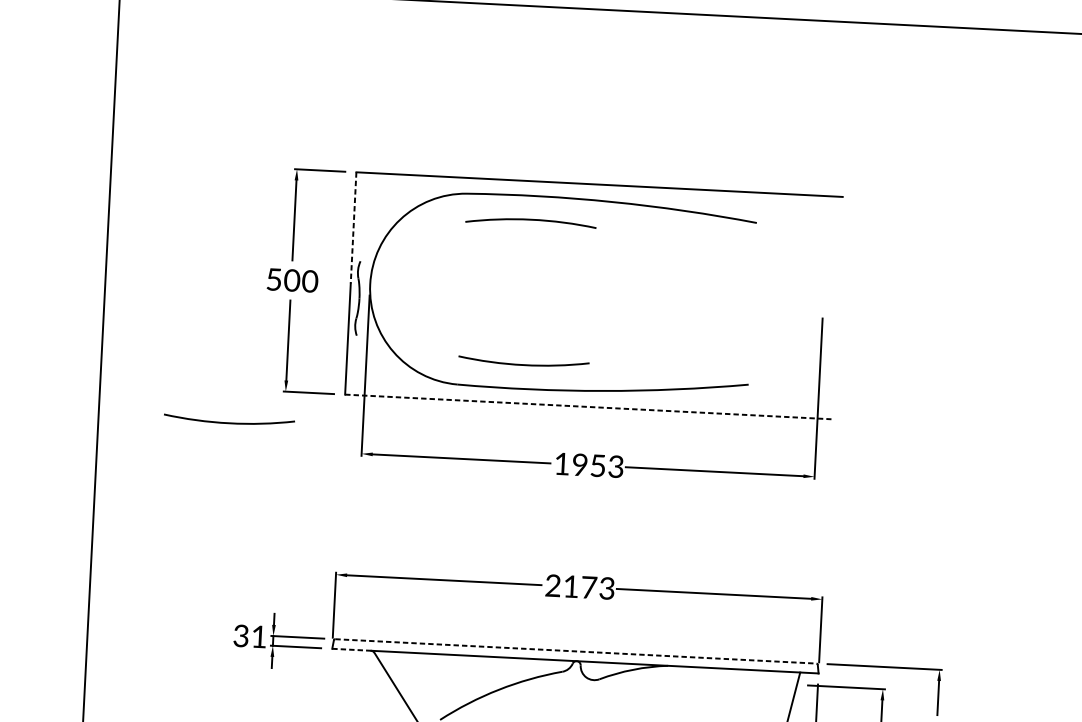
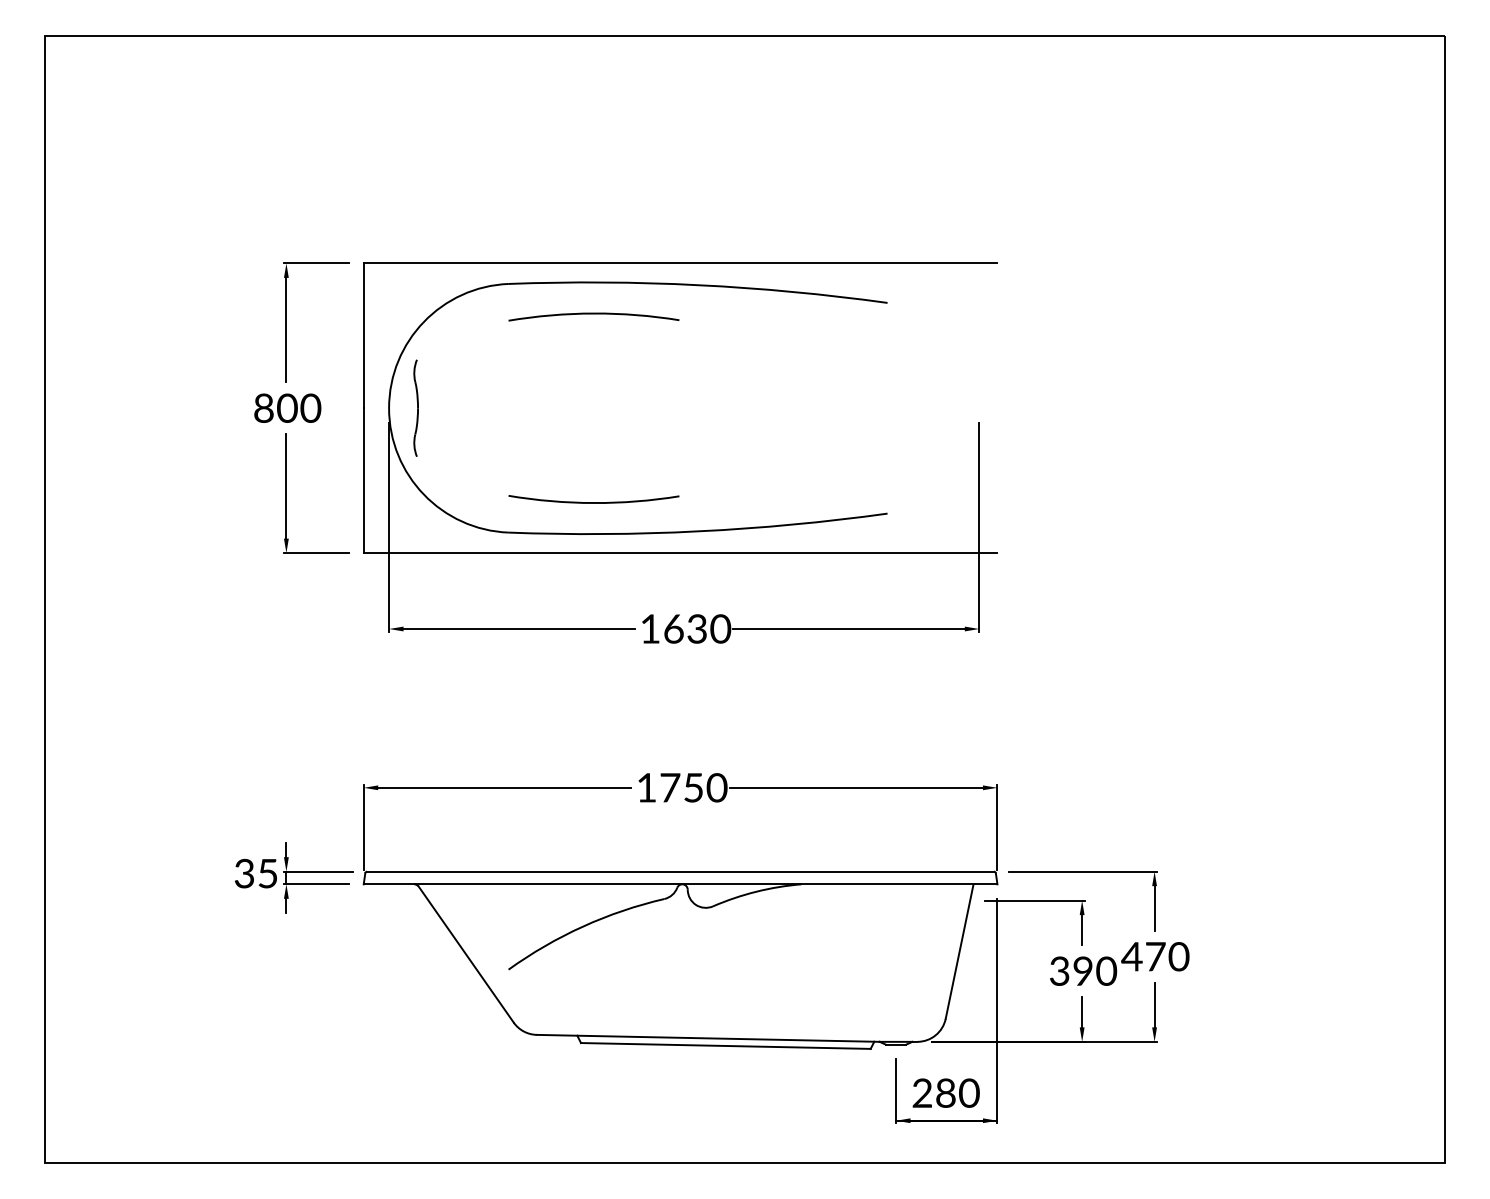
line: (353, 228) -> (363, 336), dashed -> solid
text: (273, 278) -> (263, 407), 500 -> 800
part: (357, 297) -> (415, 407), moved
line: (588, 407) -> (680, 553), dashed -> solid
arc: (228, 422) -> (214, 597), removed
text: (598, 465) -> (697, 628), 1953 -> 1630
text: (580, 586) -> (682, 787), 2173 -> 1750
text: (258, 636) -> (267, 873), 31 -> 35
line: (352, 649) -> (389, 884), dashed -> solid
line: (576, 651) -> (681, 871), dashed -> solid

